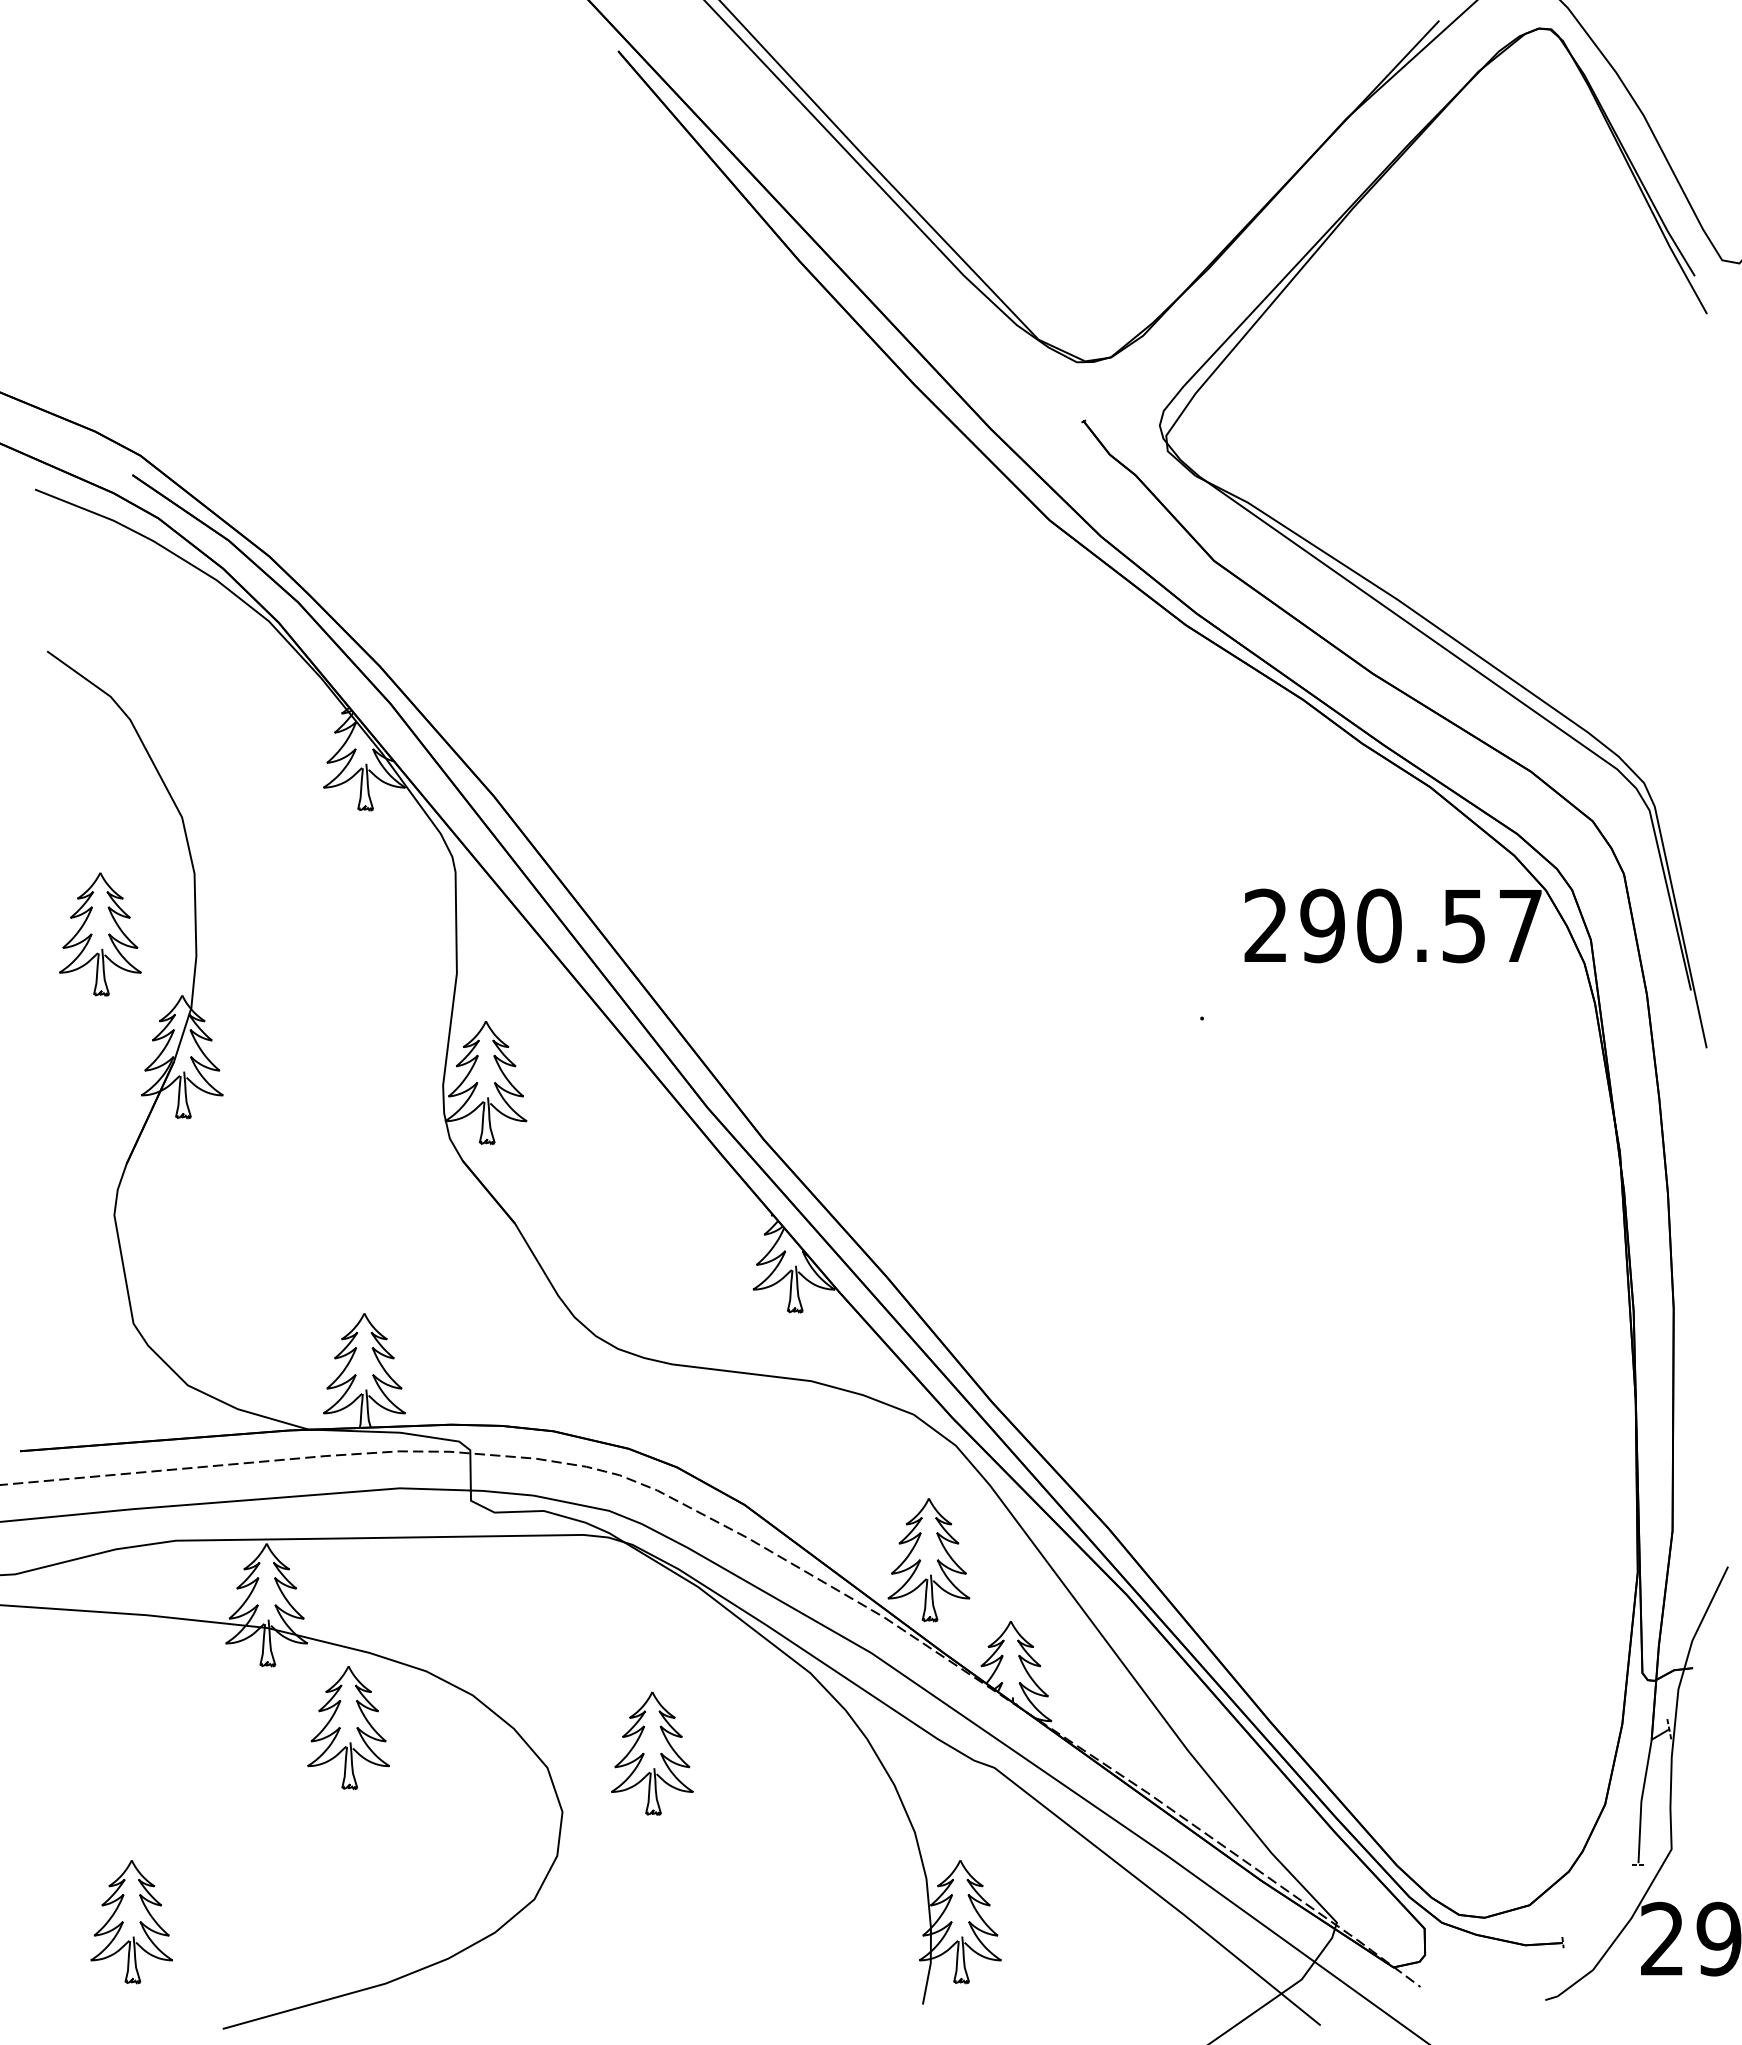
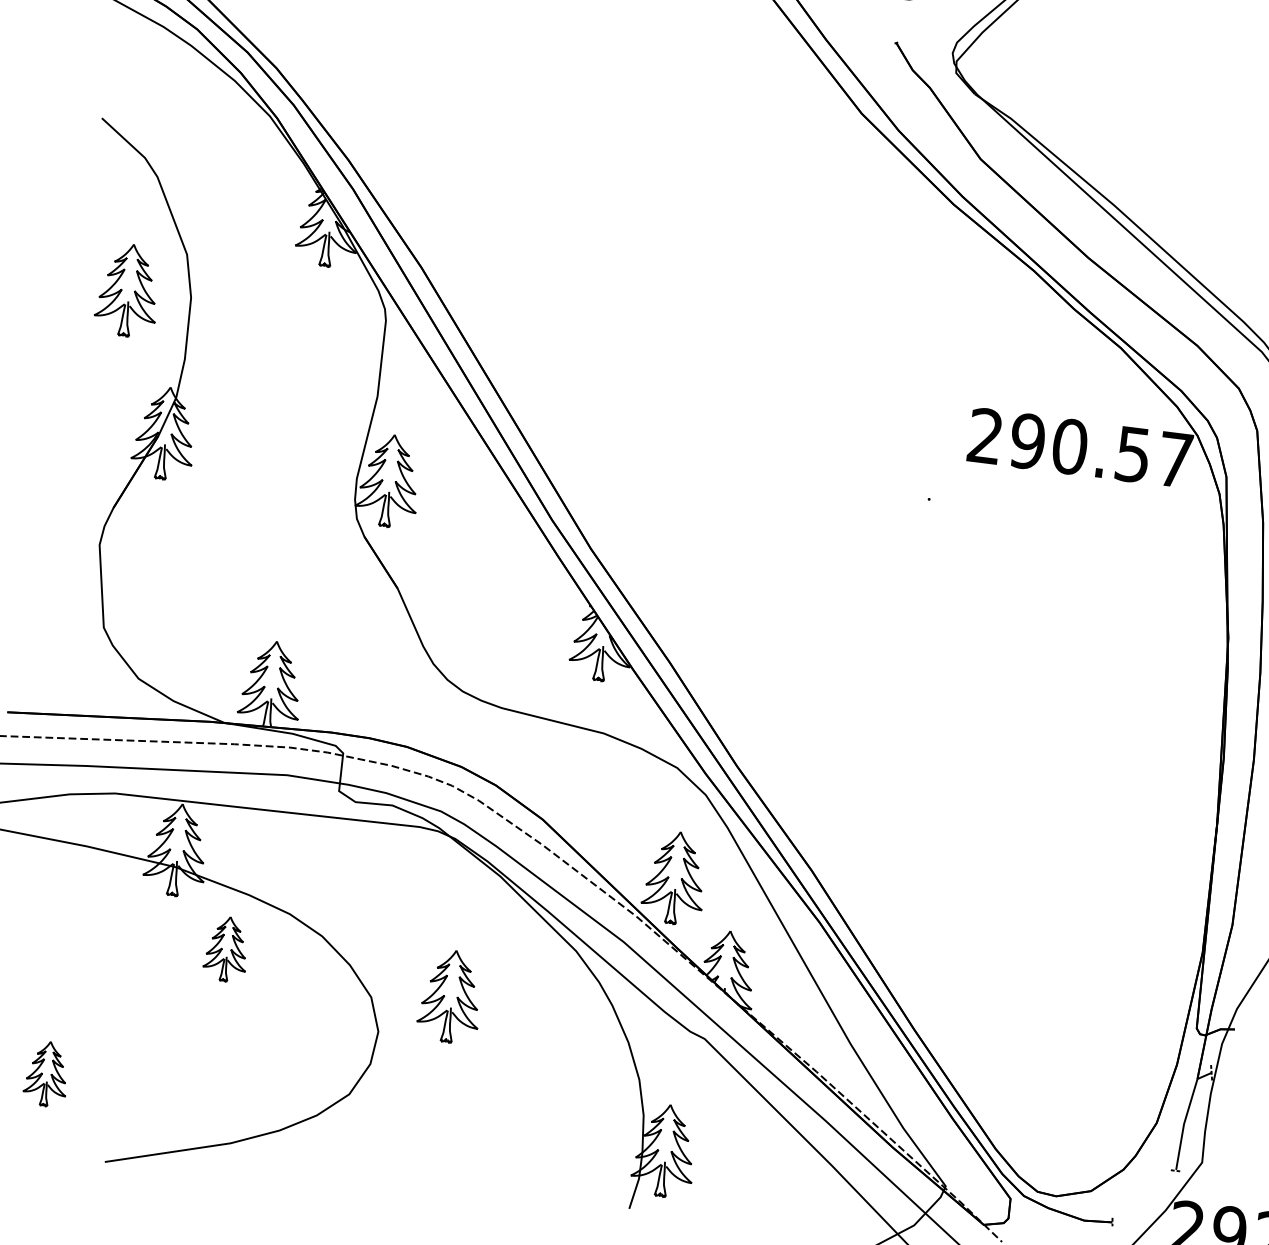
part: (100, 934) -> (128, 290), moved
part: (348, 1727) -> (226, 948), size x0.7
part: (131, 1922) -> (46, 1074), size x0.7

